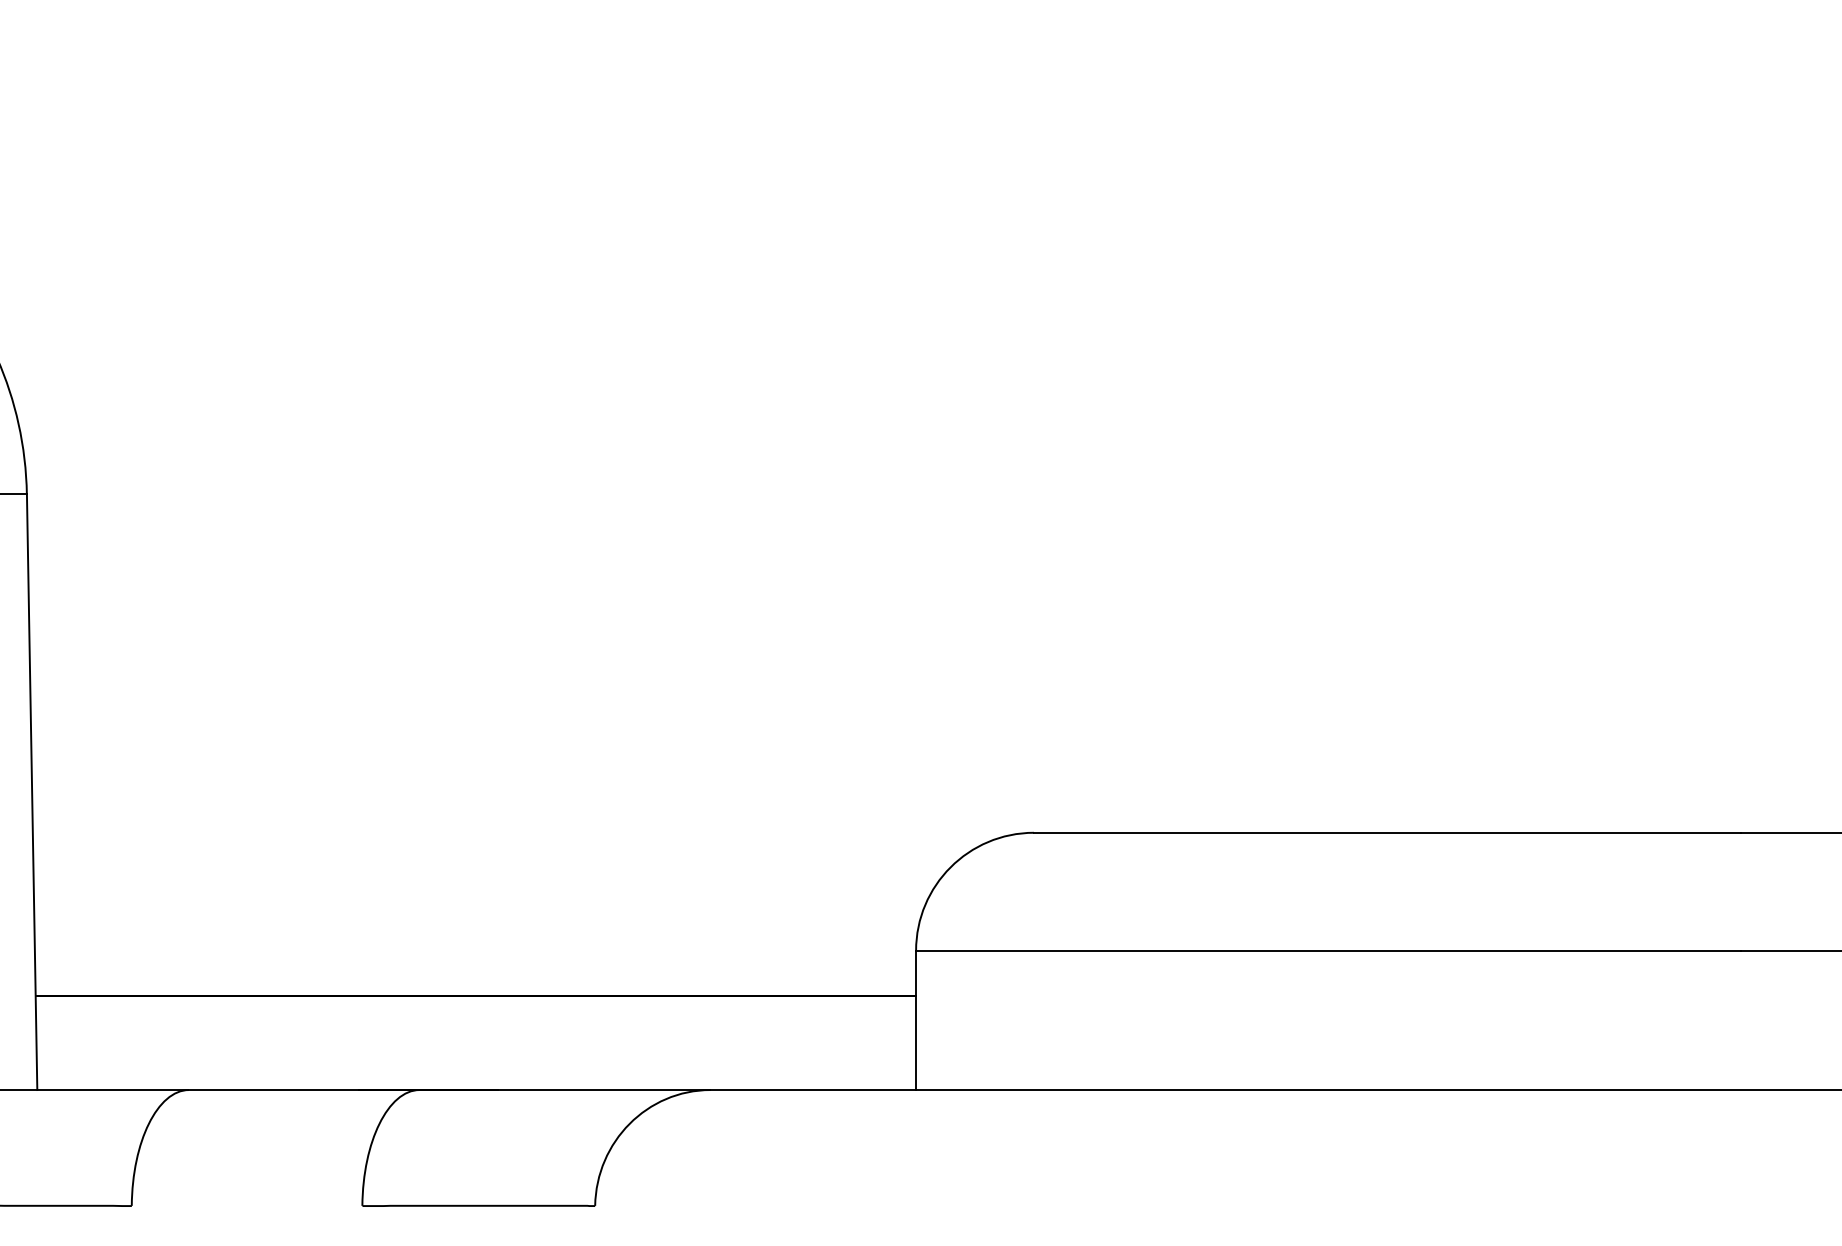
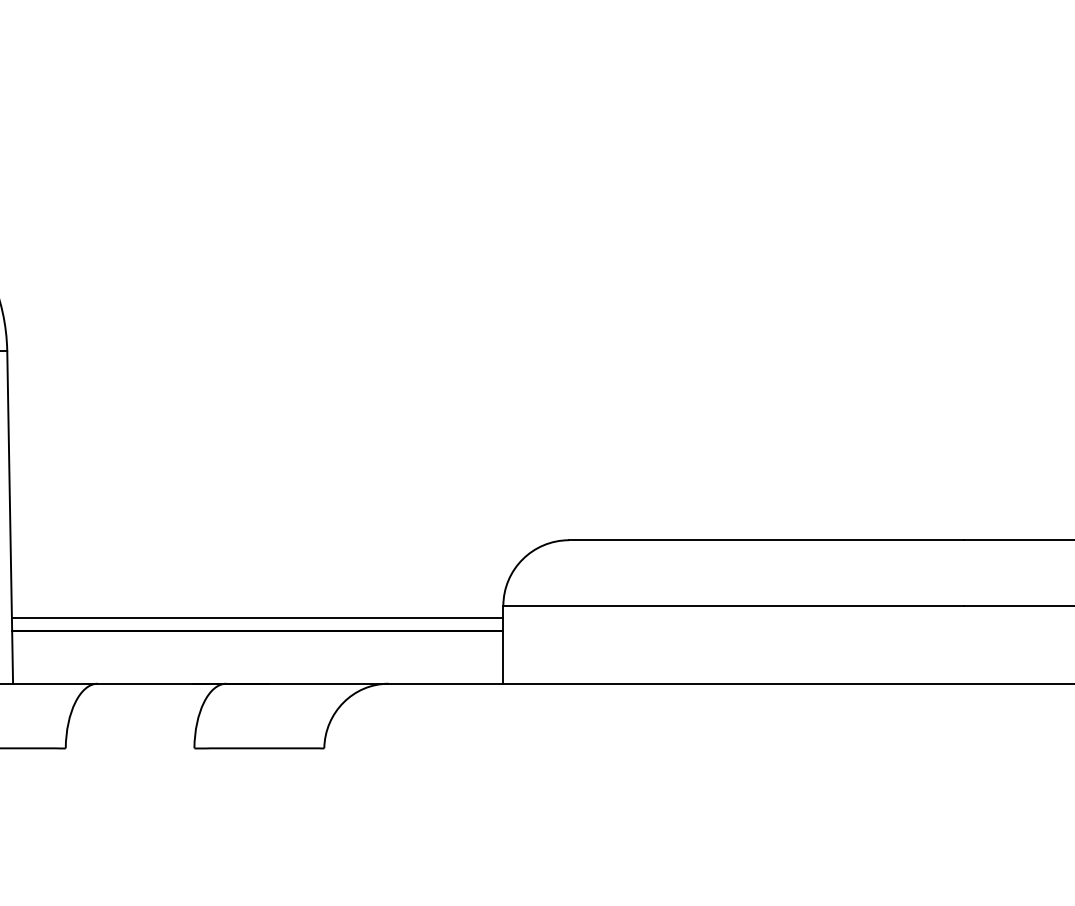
line: (475, 971) -> (257, 617), added

